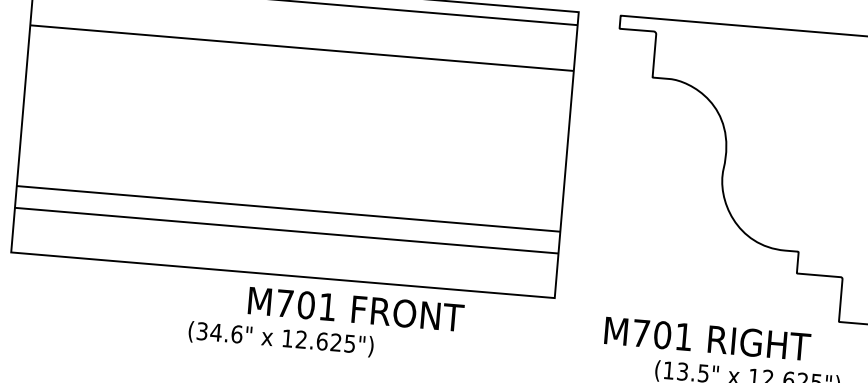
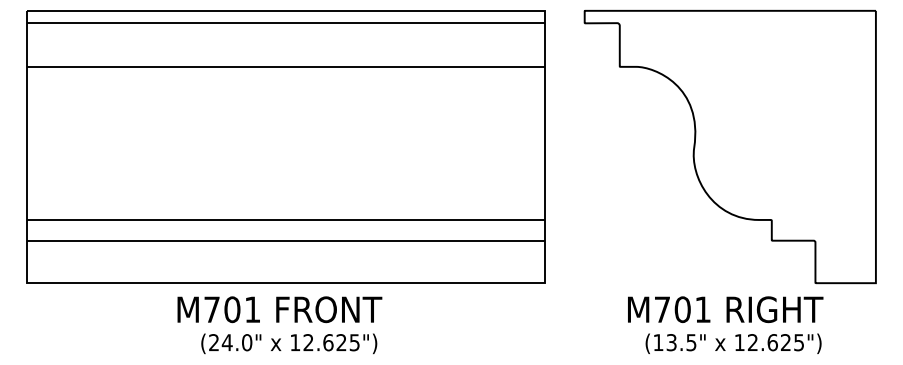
text: (355, 309) -> (279, 309), moved
text: (219, 332) -> (230, 342), (34.6" -> (24.0"
text: (707, 338) -> (725, 309), moved

